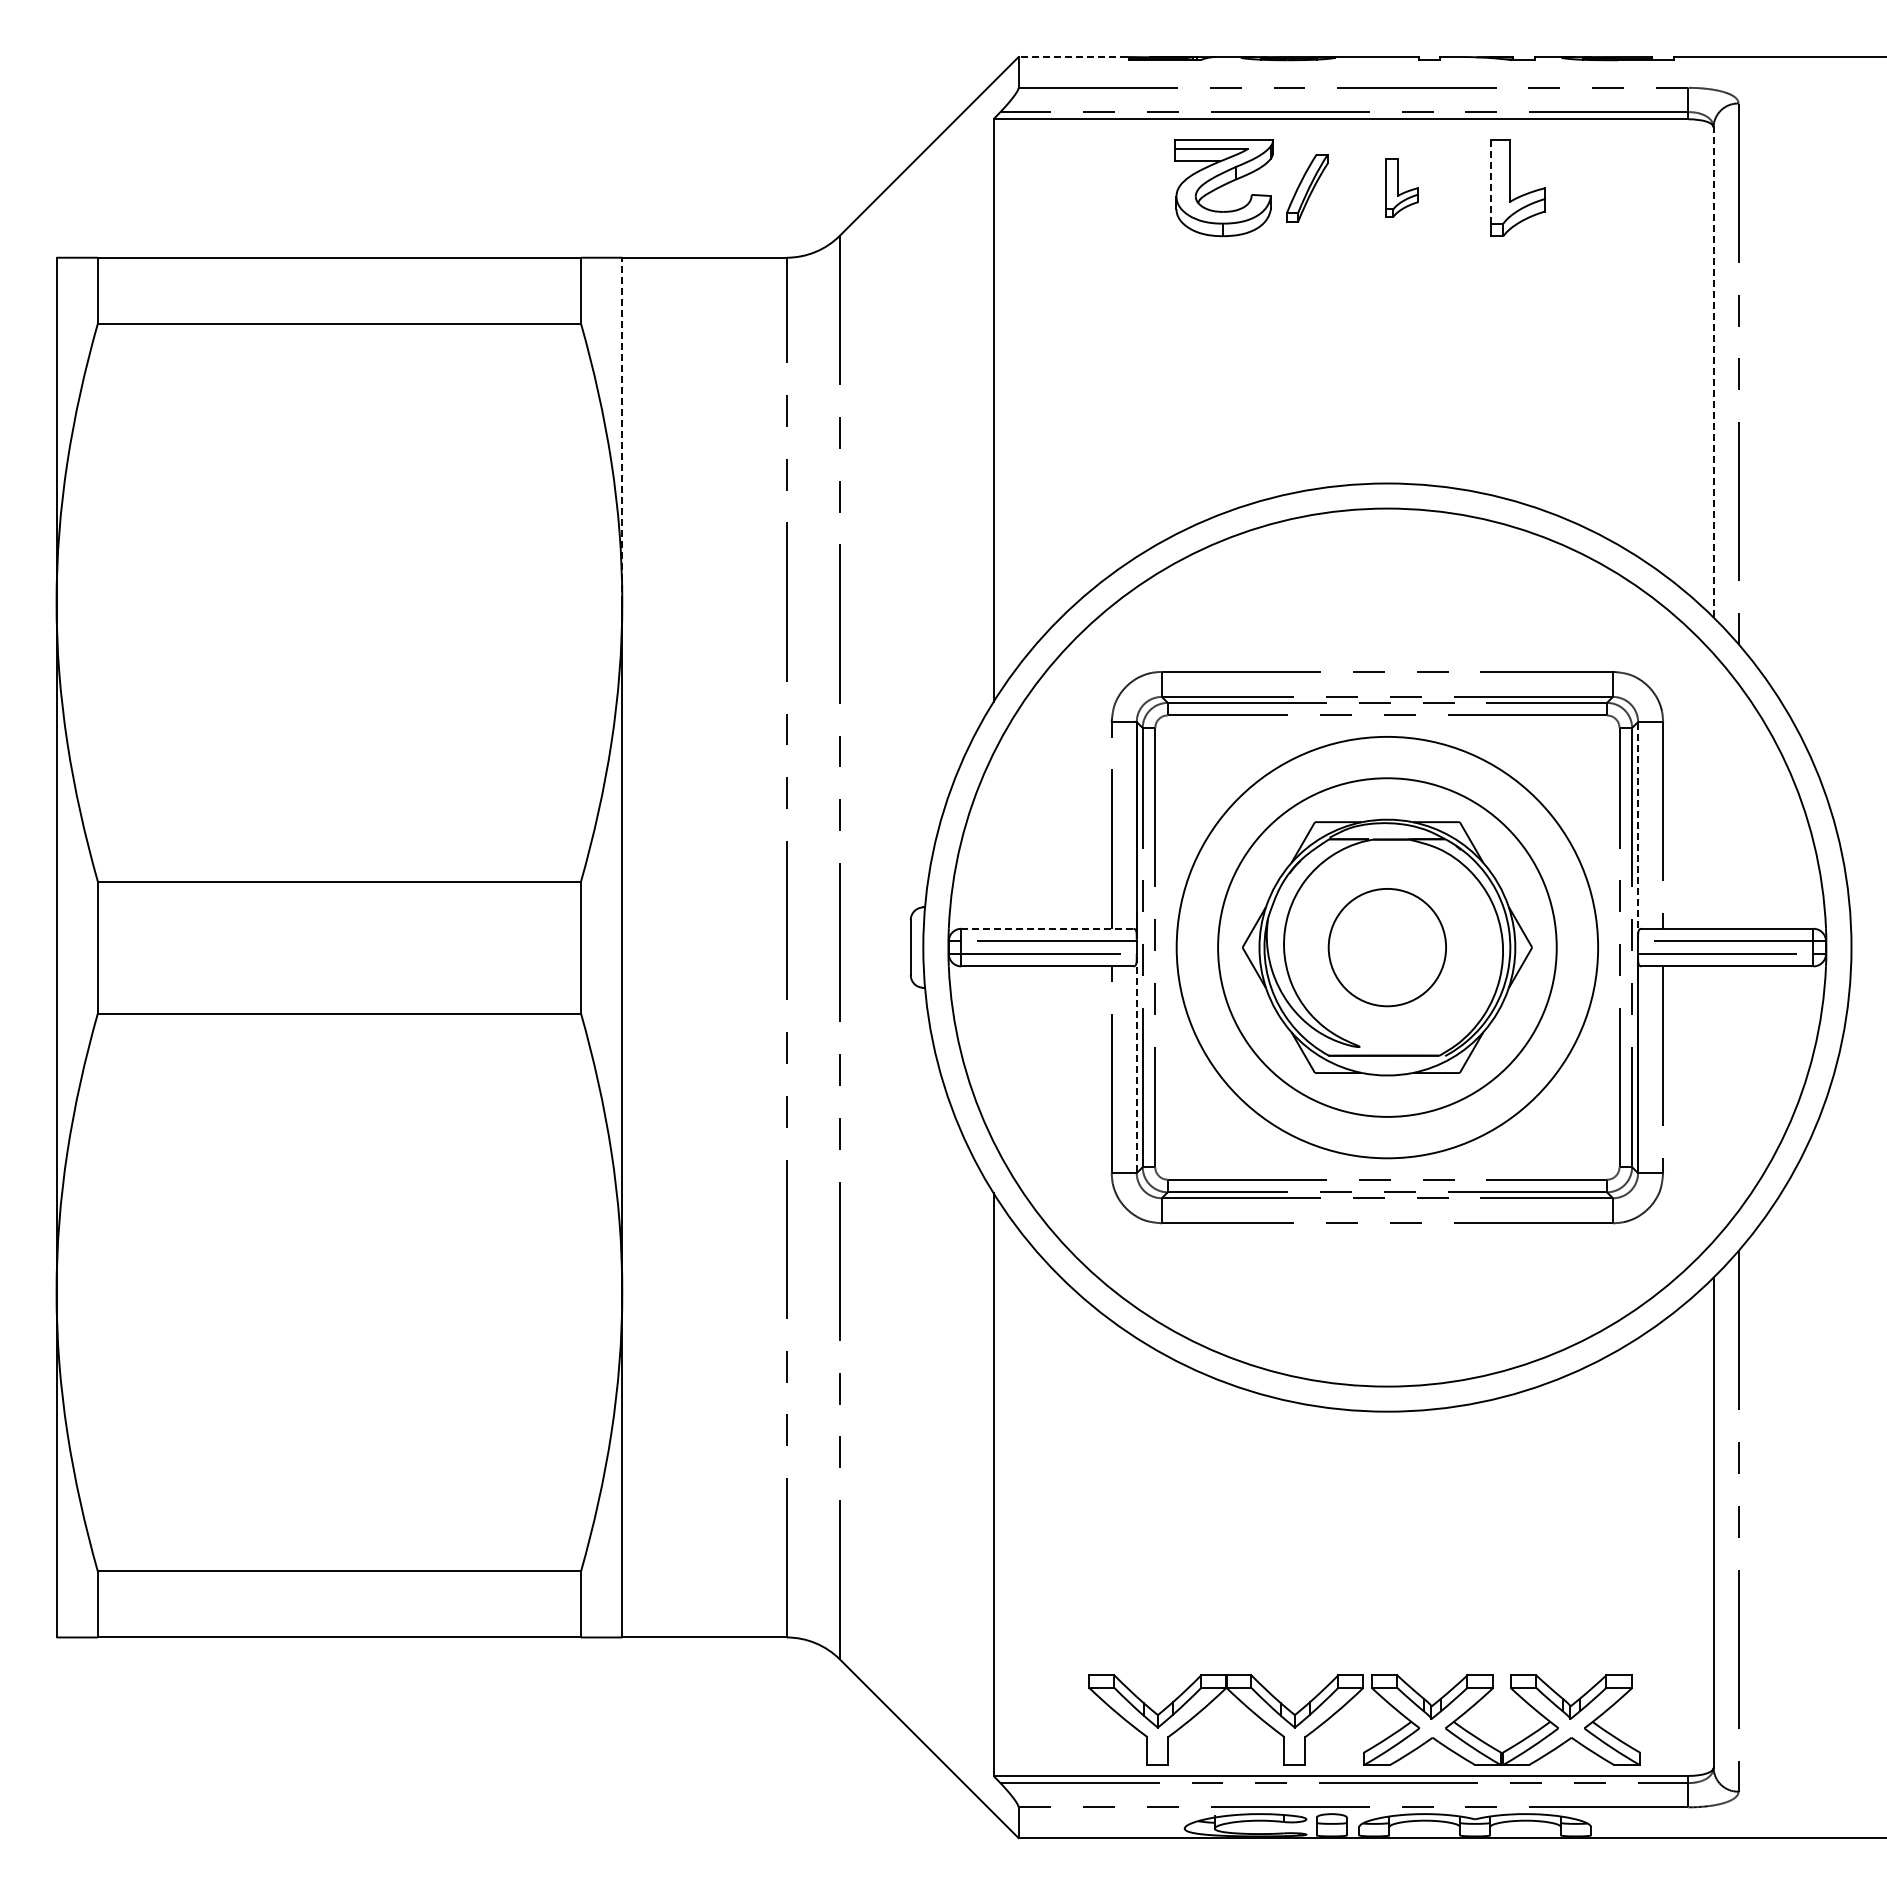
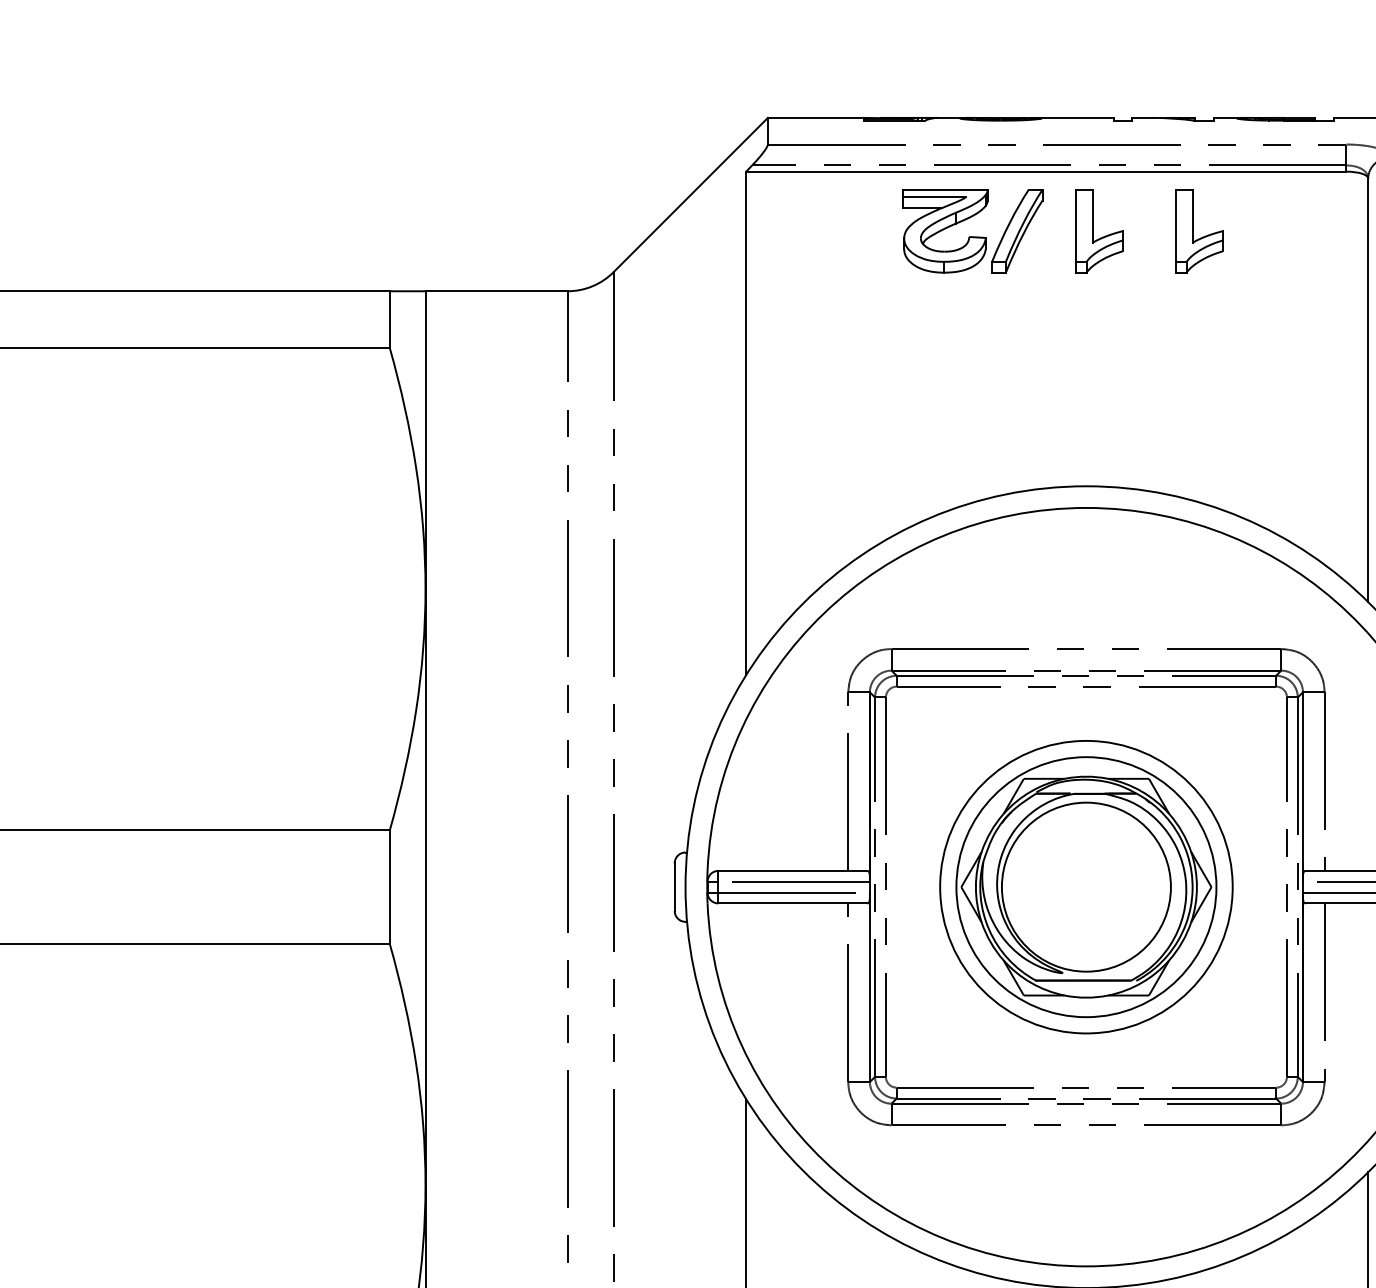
line: (1072, 57) -> (814, 118), dashed -> solid
line: (1491, 181) -> (1176, 225), dashed -> solid
part: (1307, 187) -> (1017, 230), size x1.43
part: (1401, 187) -> (1098, 230), size x1.67
line: (1713, 371) -> (1368, 389), dashed -> solid
line: (622, 429) -> (425, 439), dashed -> solid
line: (1638, 830) -> (1303, 786), dashed -> solid
line: (1047, 928) -> (792, 870), dashed -> solid
circle: (1386, 947) -> (1085, 887), size x0.71
circle: (1387, 947) -> (1086, 887), size x1.67
line: (1136, 1064) -> (869, 988), dashed -> solid

